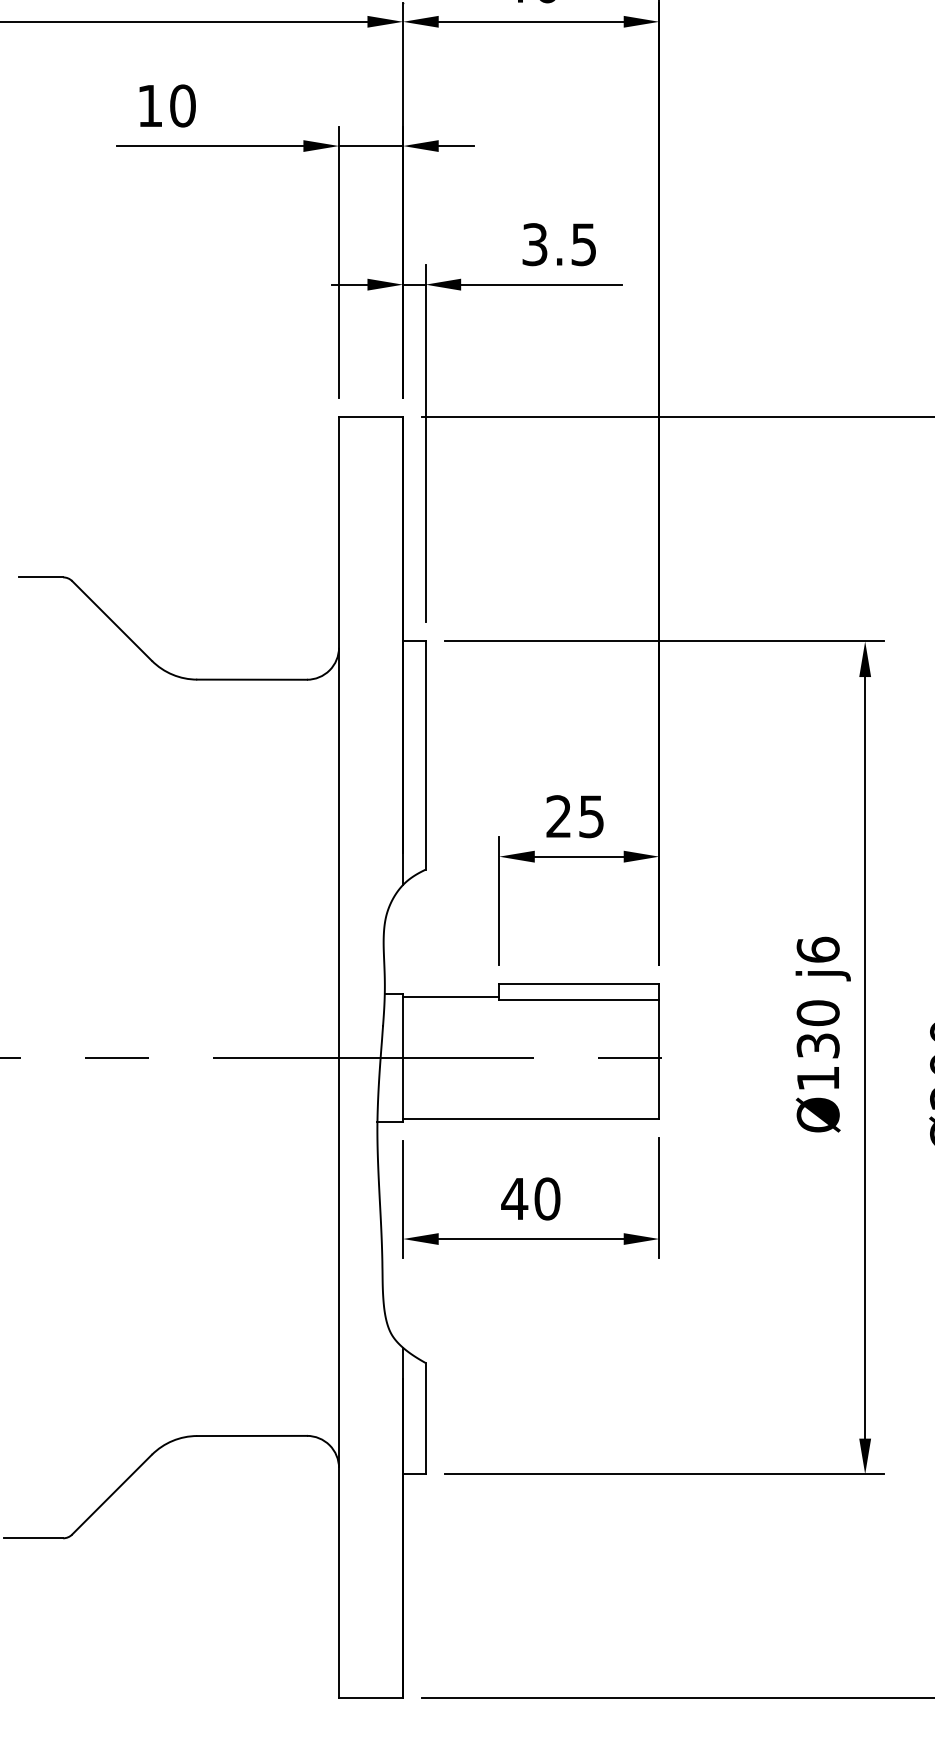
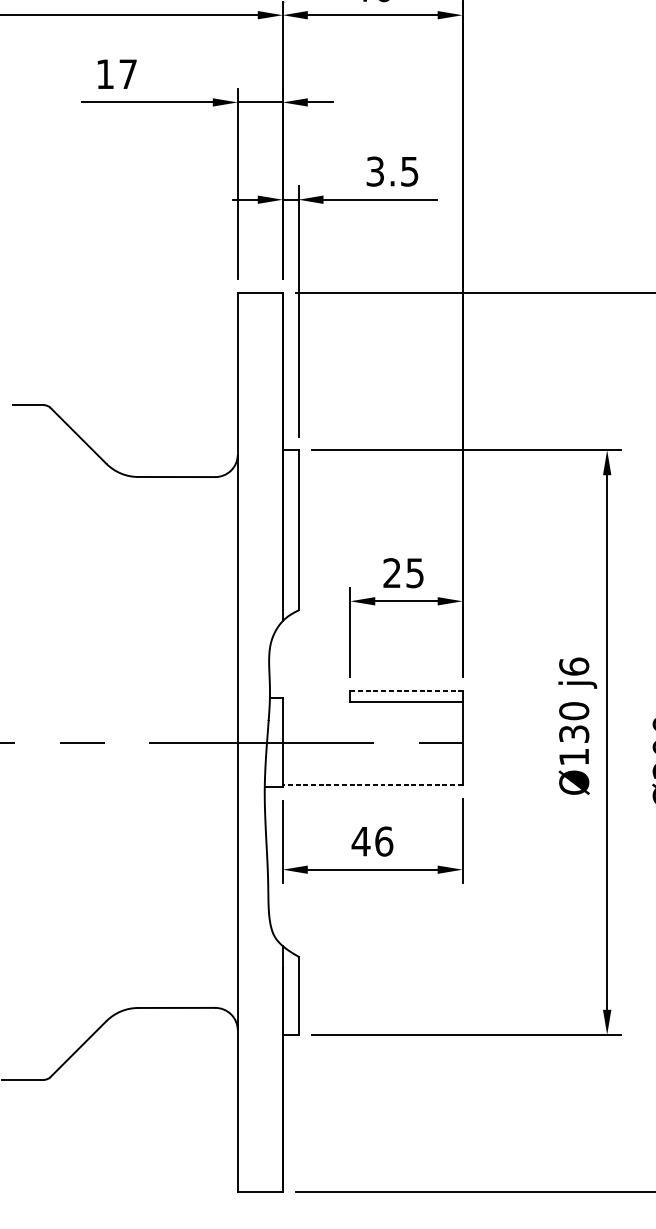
text: (182, 105) -> (127, 73), 10 -> 17
line: (579, 984) -> (406, 691), solid -> dashed
line: (451, 996) -> (316, 699), removed
line: (530, 1118) -> (372, 785), solid -> dashed
text: (547, 1198) -> (384, 841), 40 -> 46

